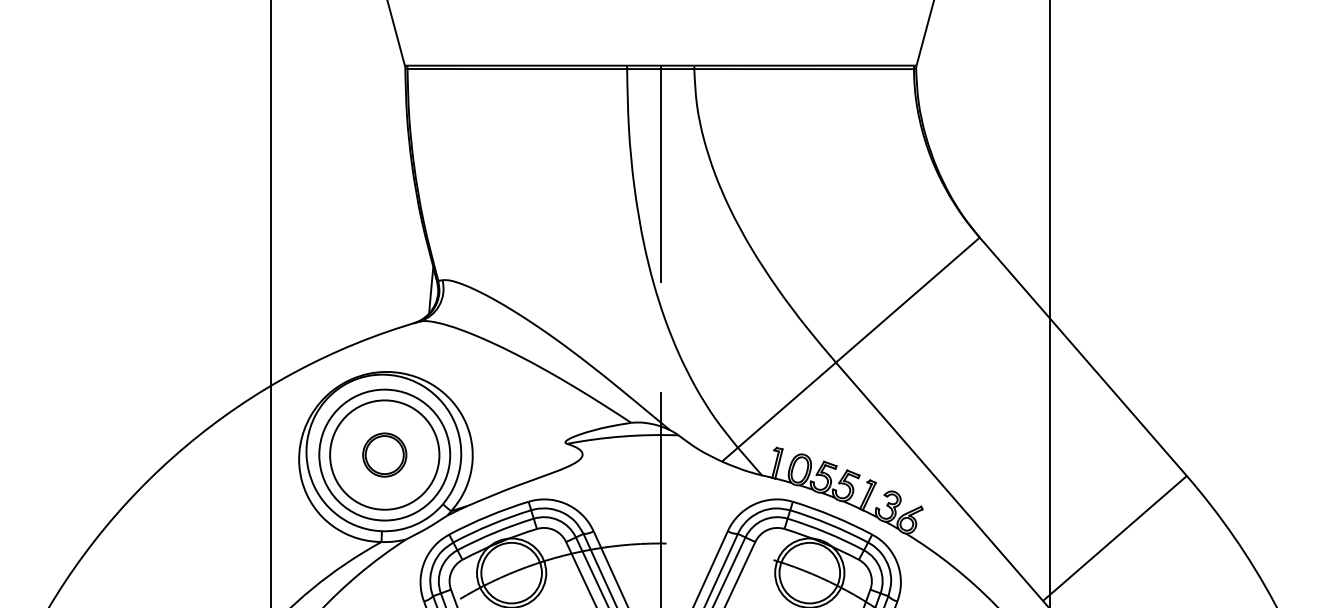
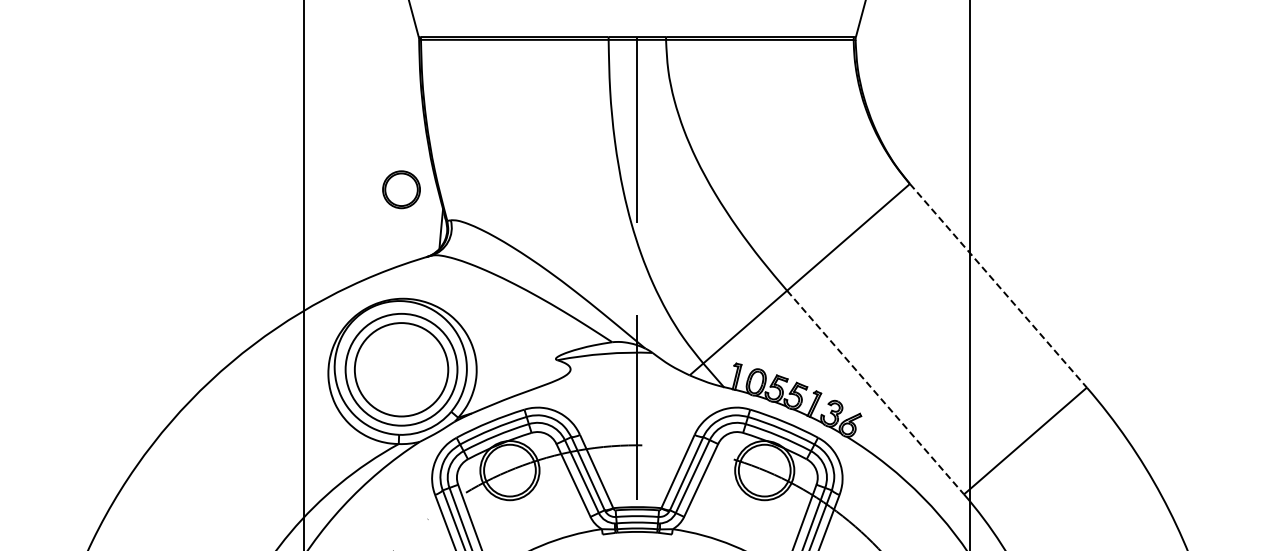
line: (1083, 356) -> (998, 285), solid -> dashed
part: (384, 454) -> (401, 189), moved
line: (939, 481) -> (875, 392), solid -> dashed

